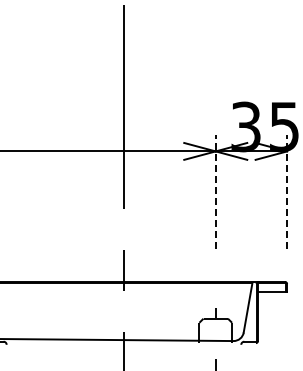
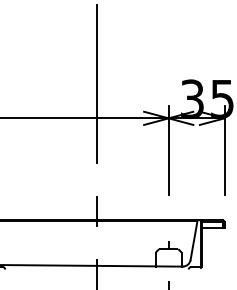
line: (215, 191) -> (168, 149), dashed -> solid
line: (287, 191) -> (224, 149), dashed -> solid

